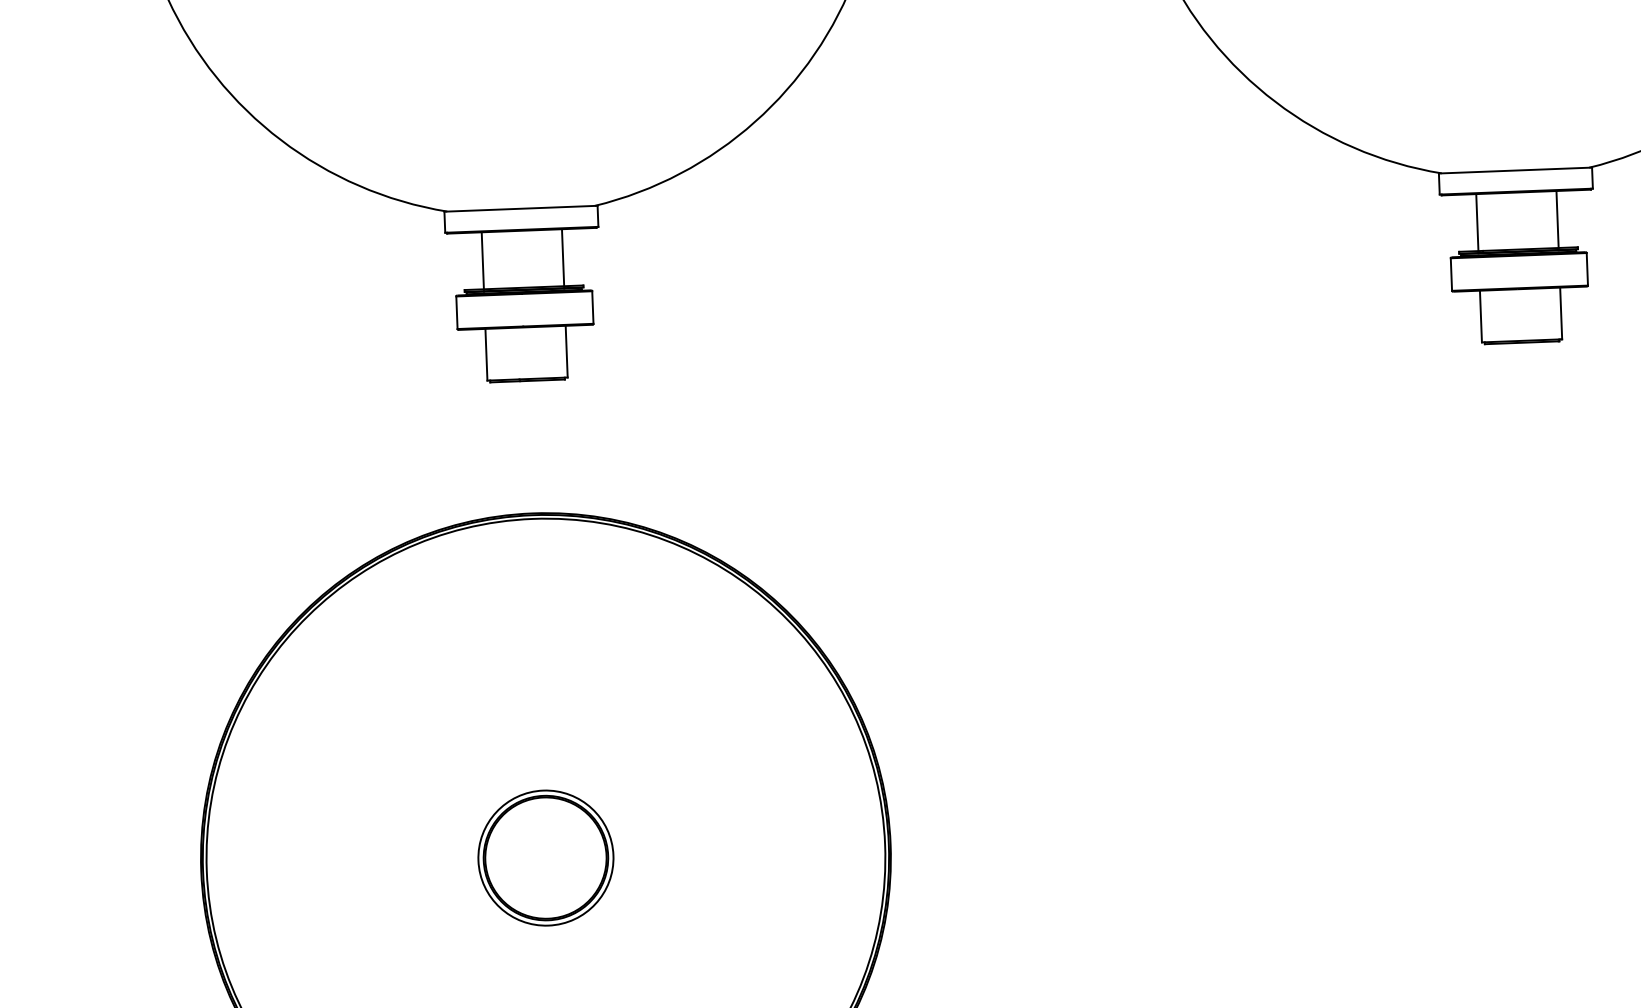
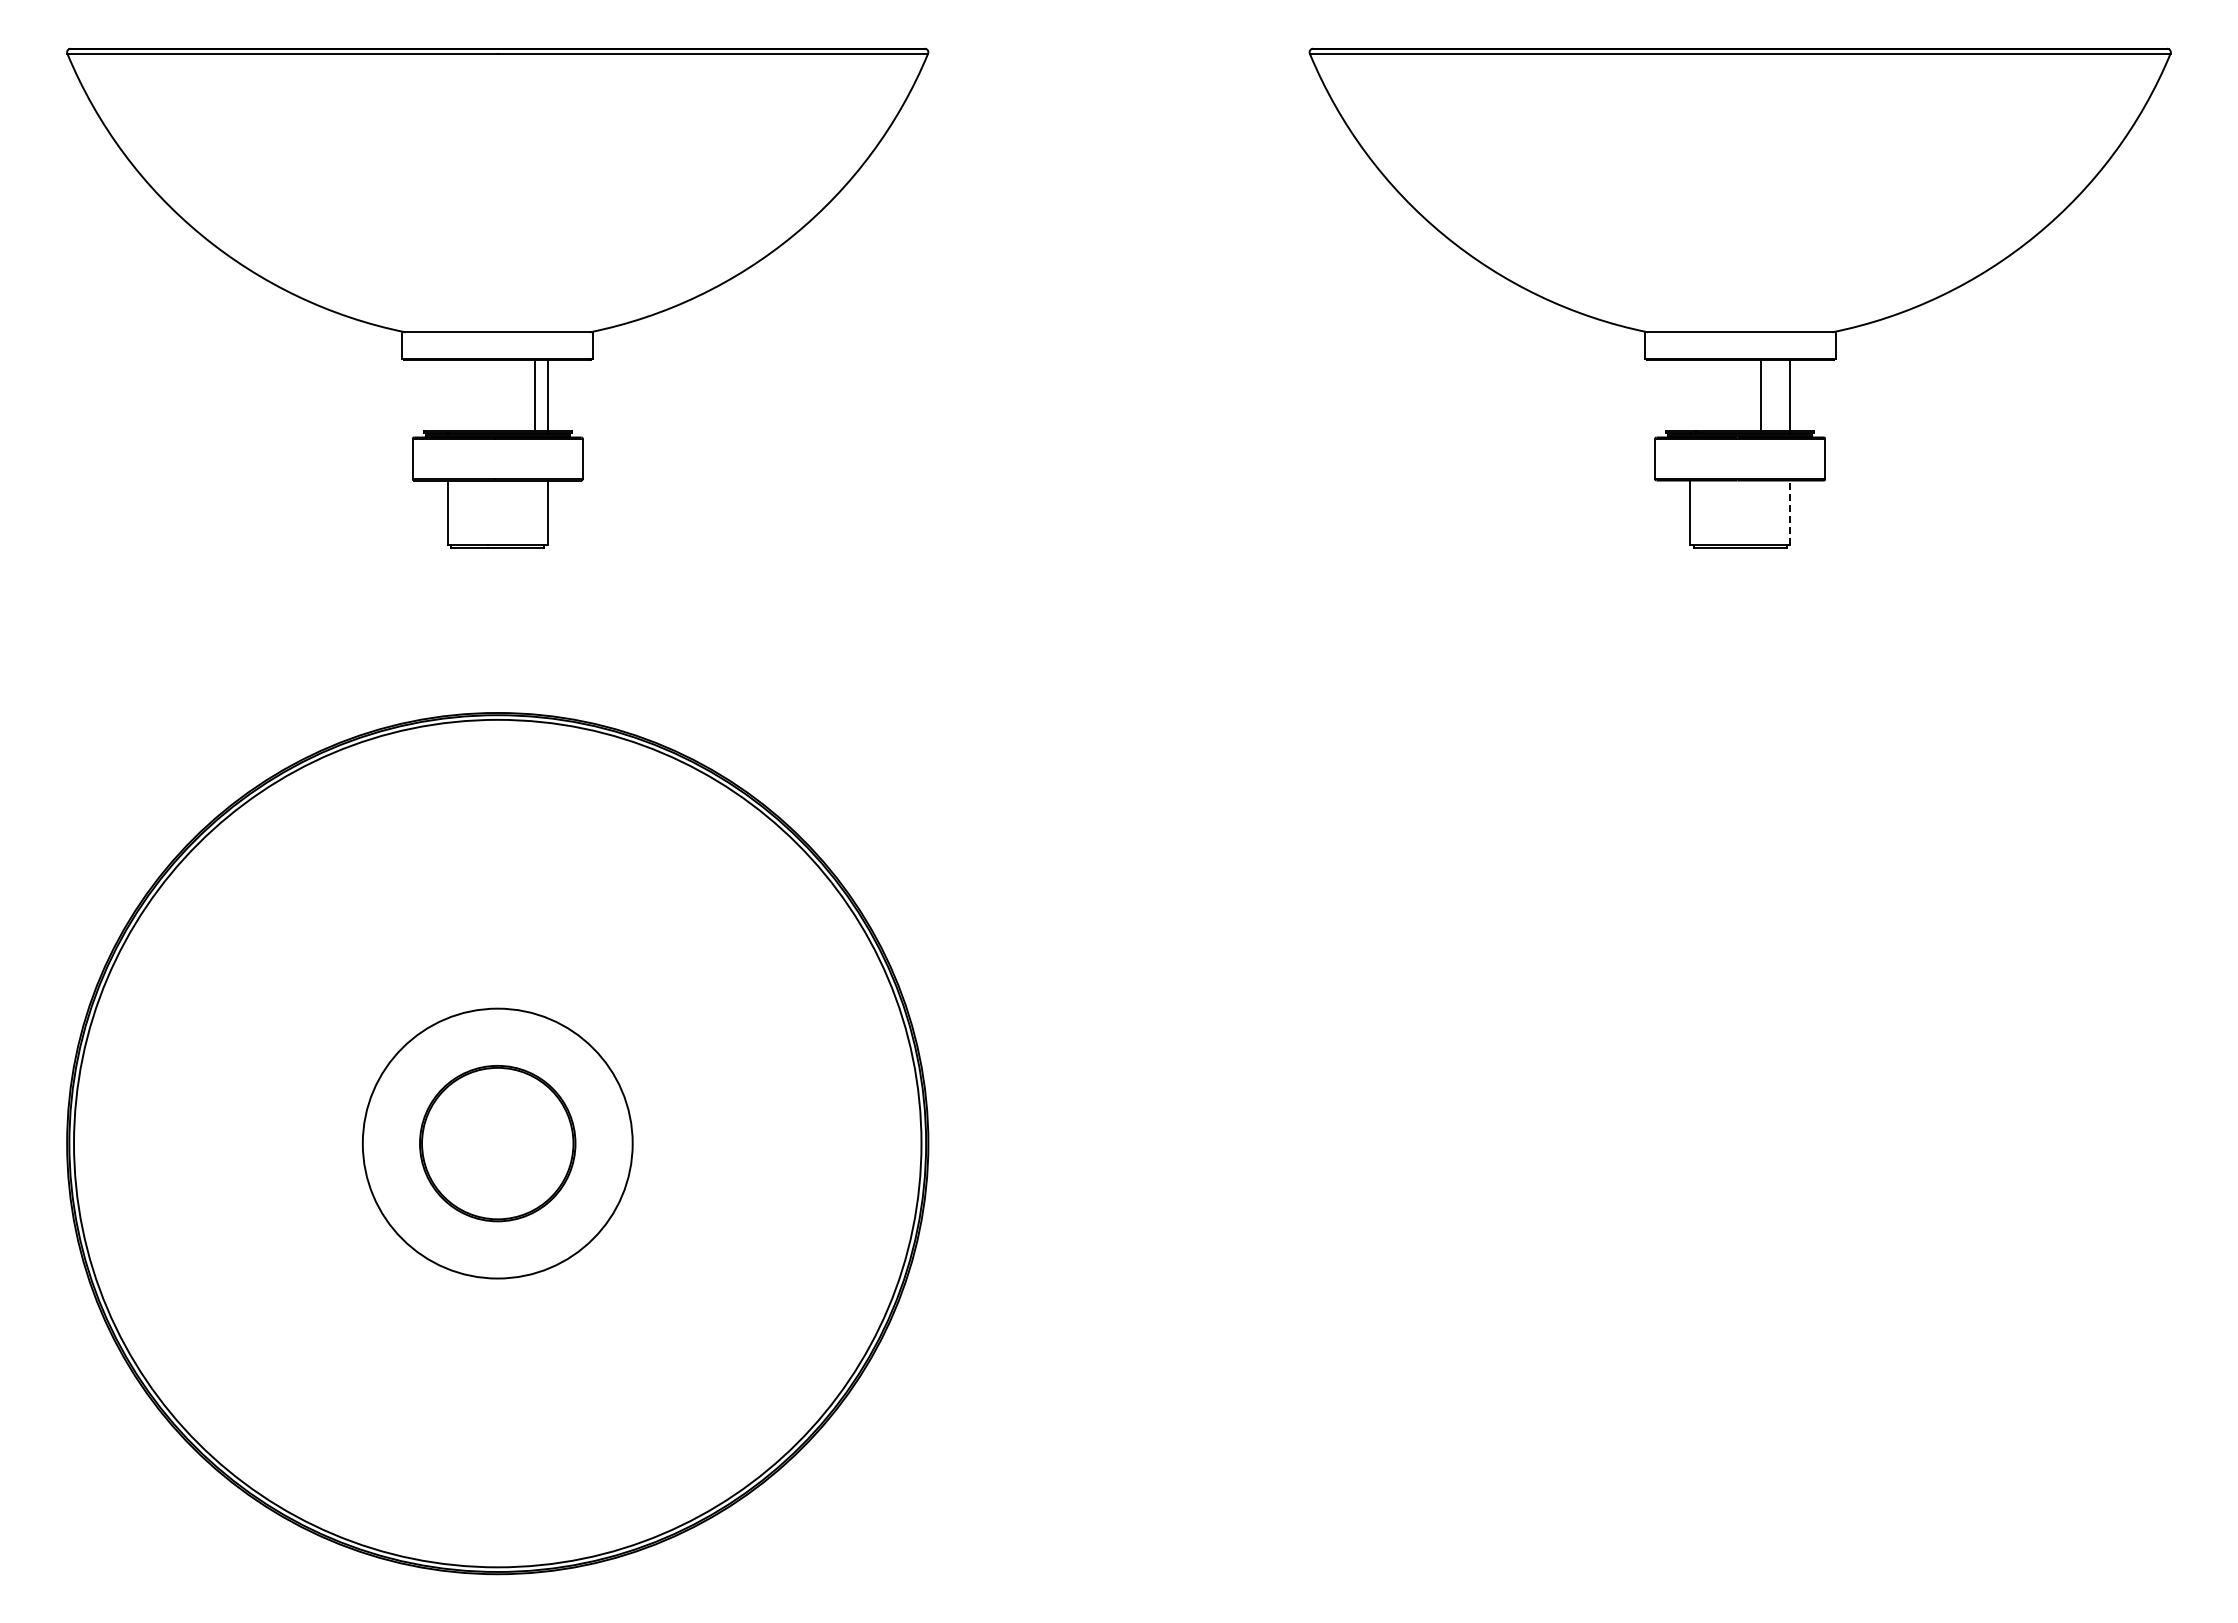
line: (1477, 222) -> (1761, 395), moved
line: (482, 260) -> (534, 395), moved
line: (1561, 313) -> (1790, 512), solid -> dashed
circle: (545, 858) -> (497, 1143), size x1.6

